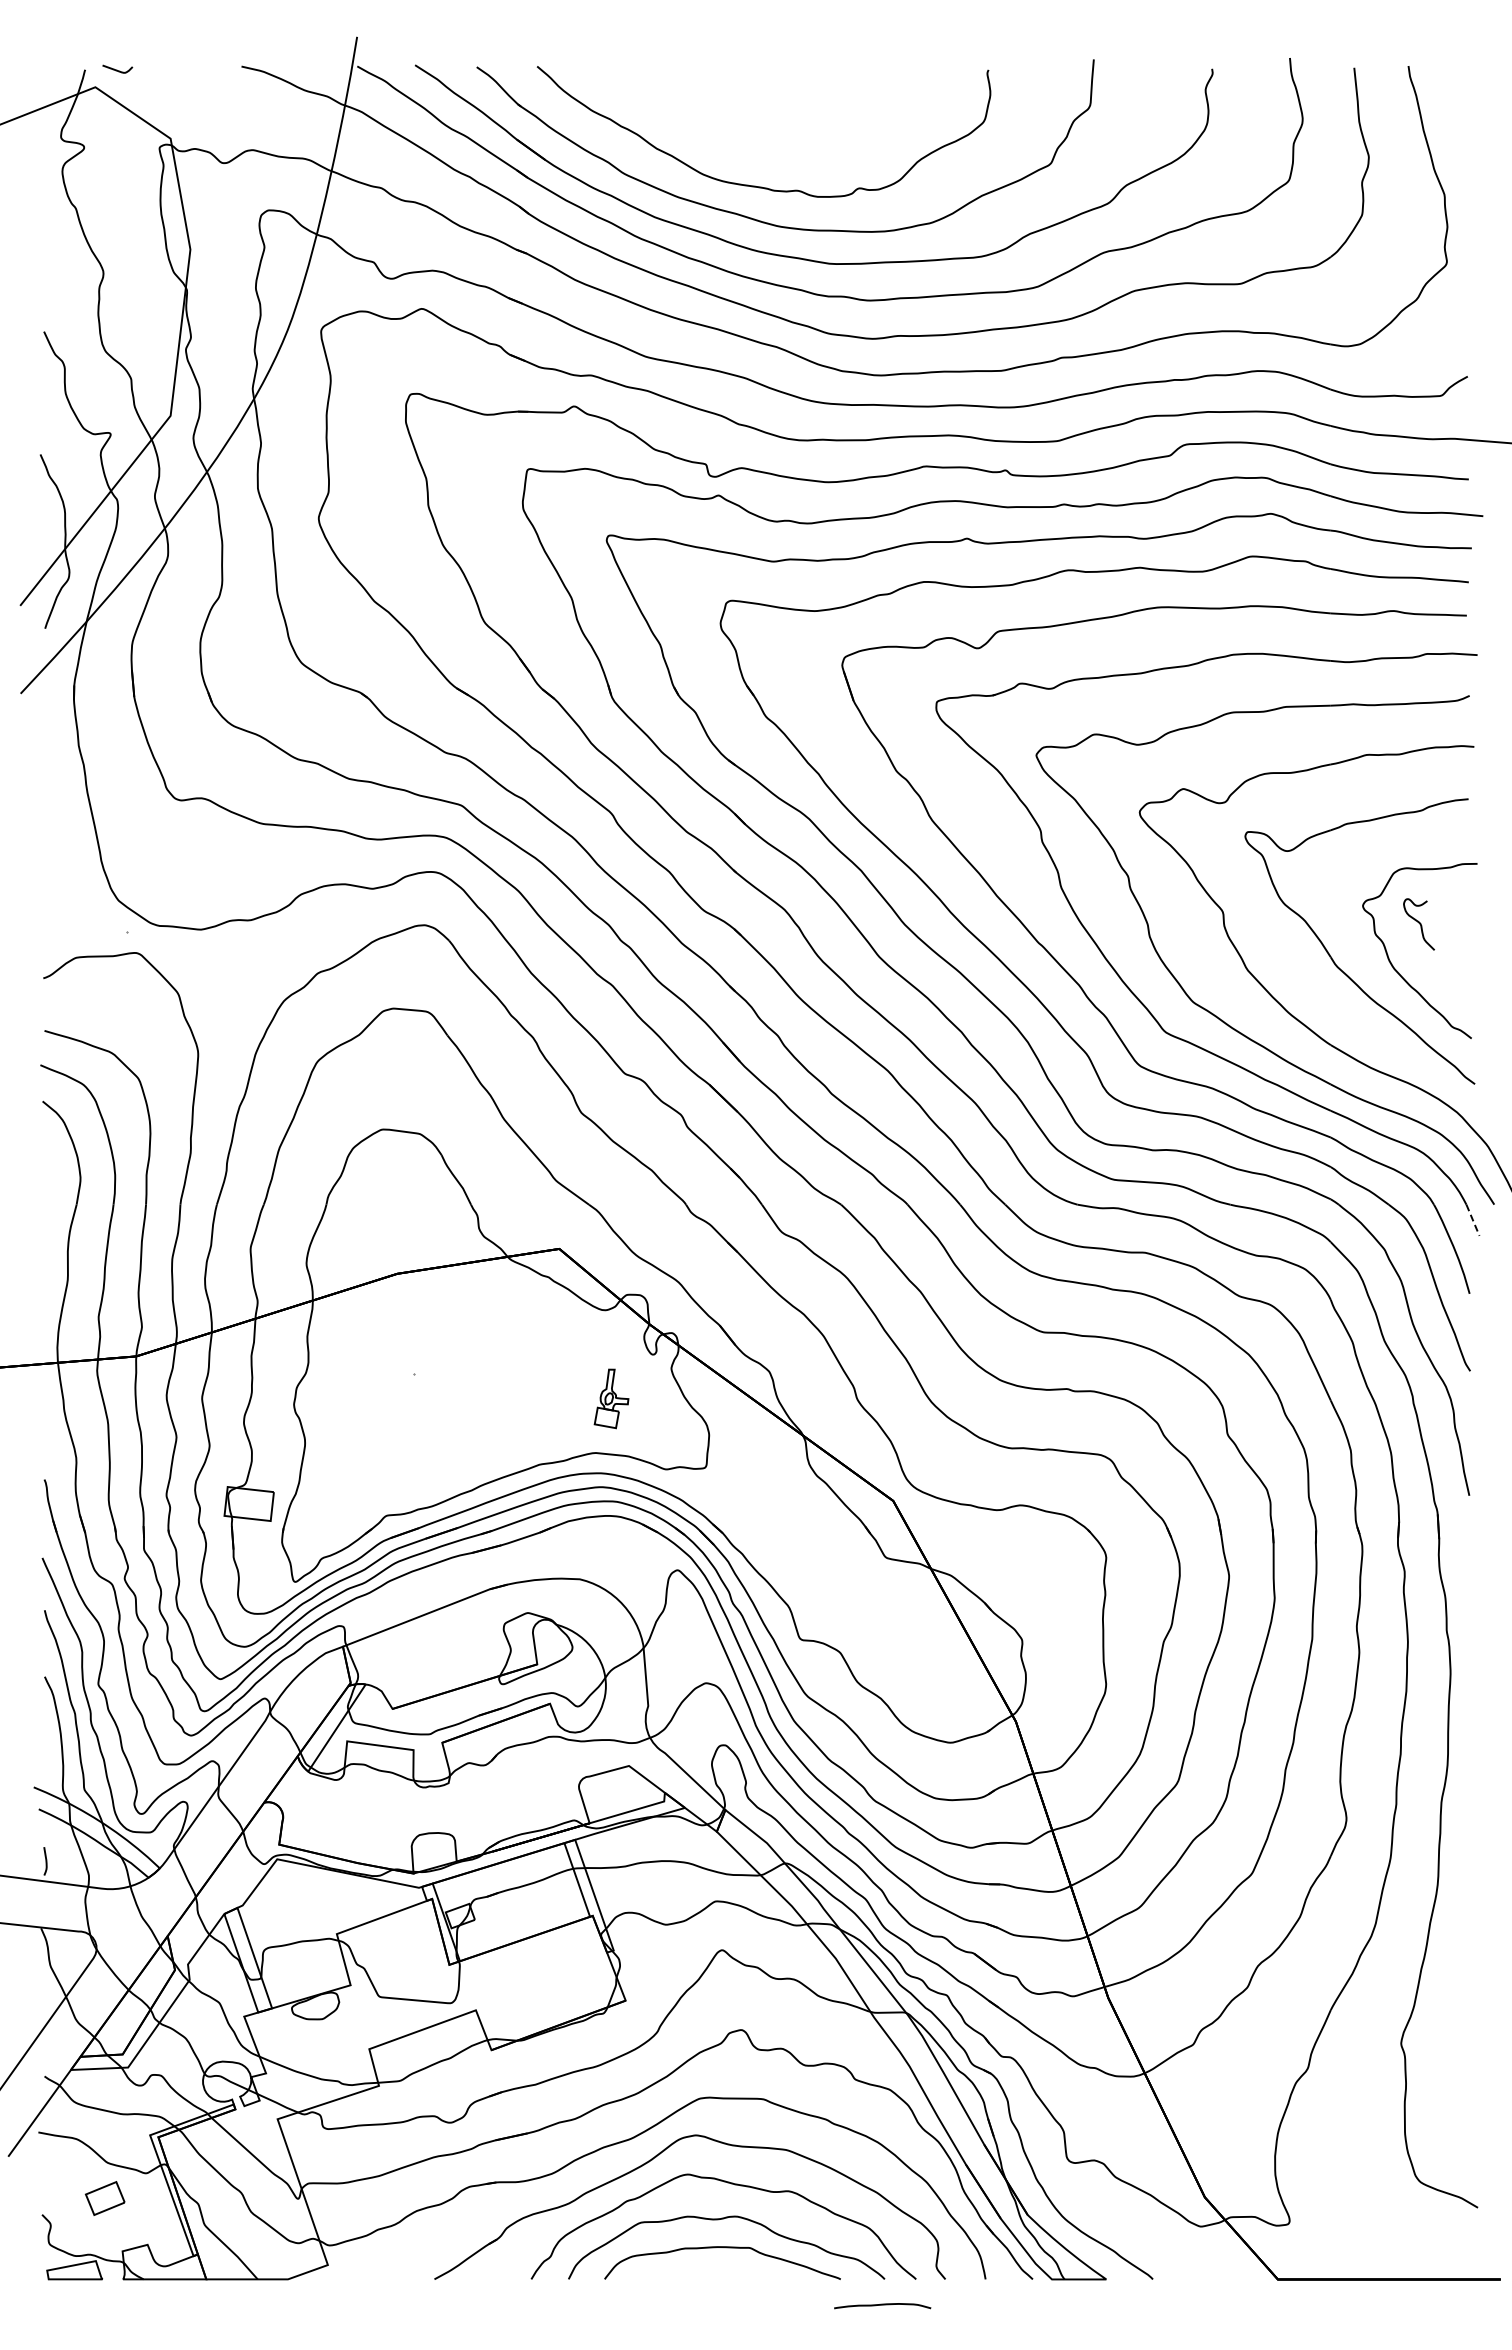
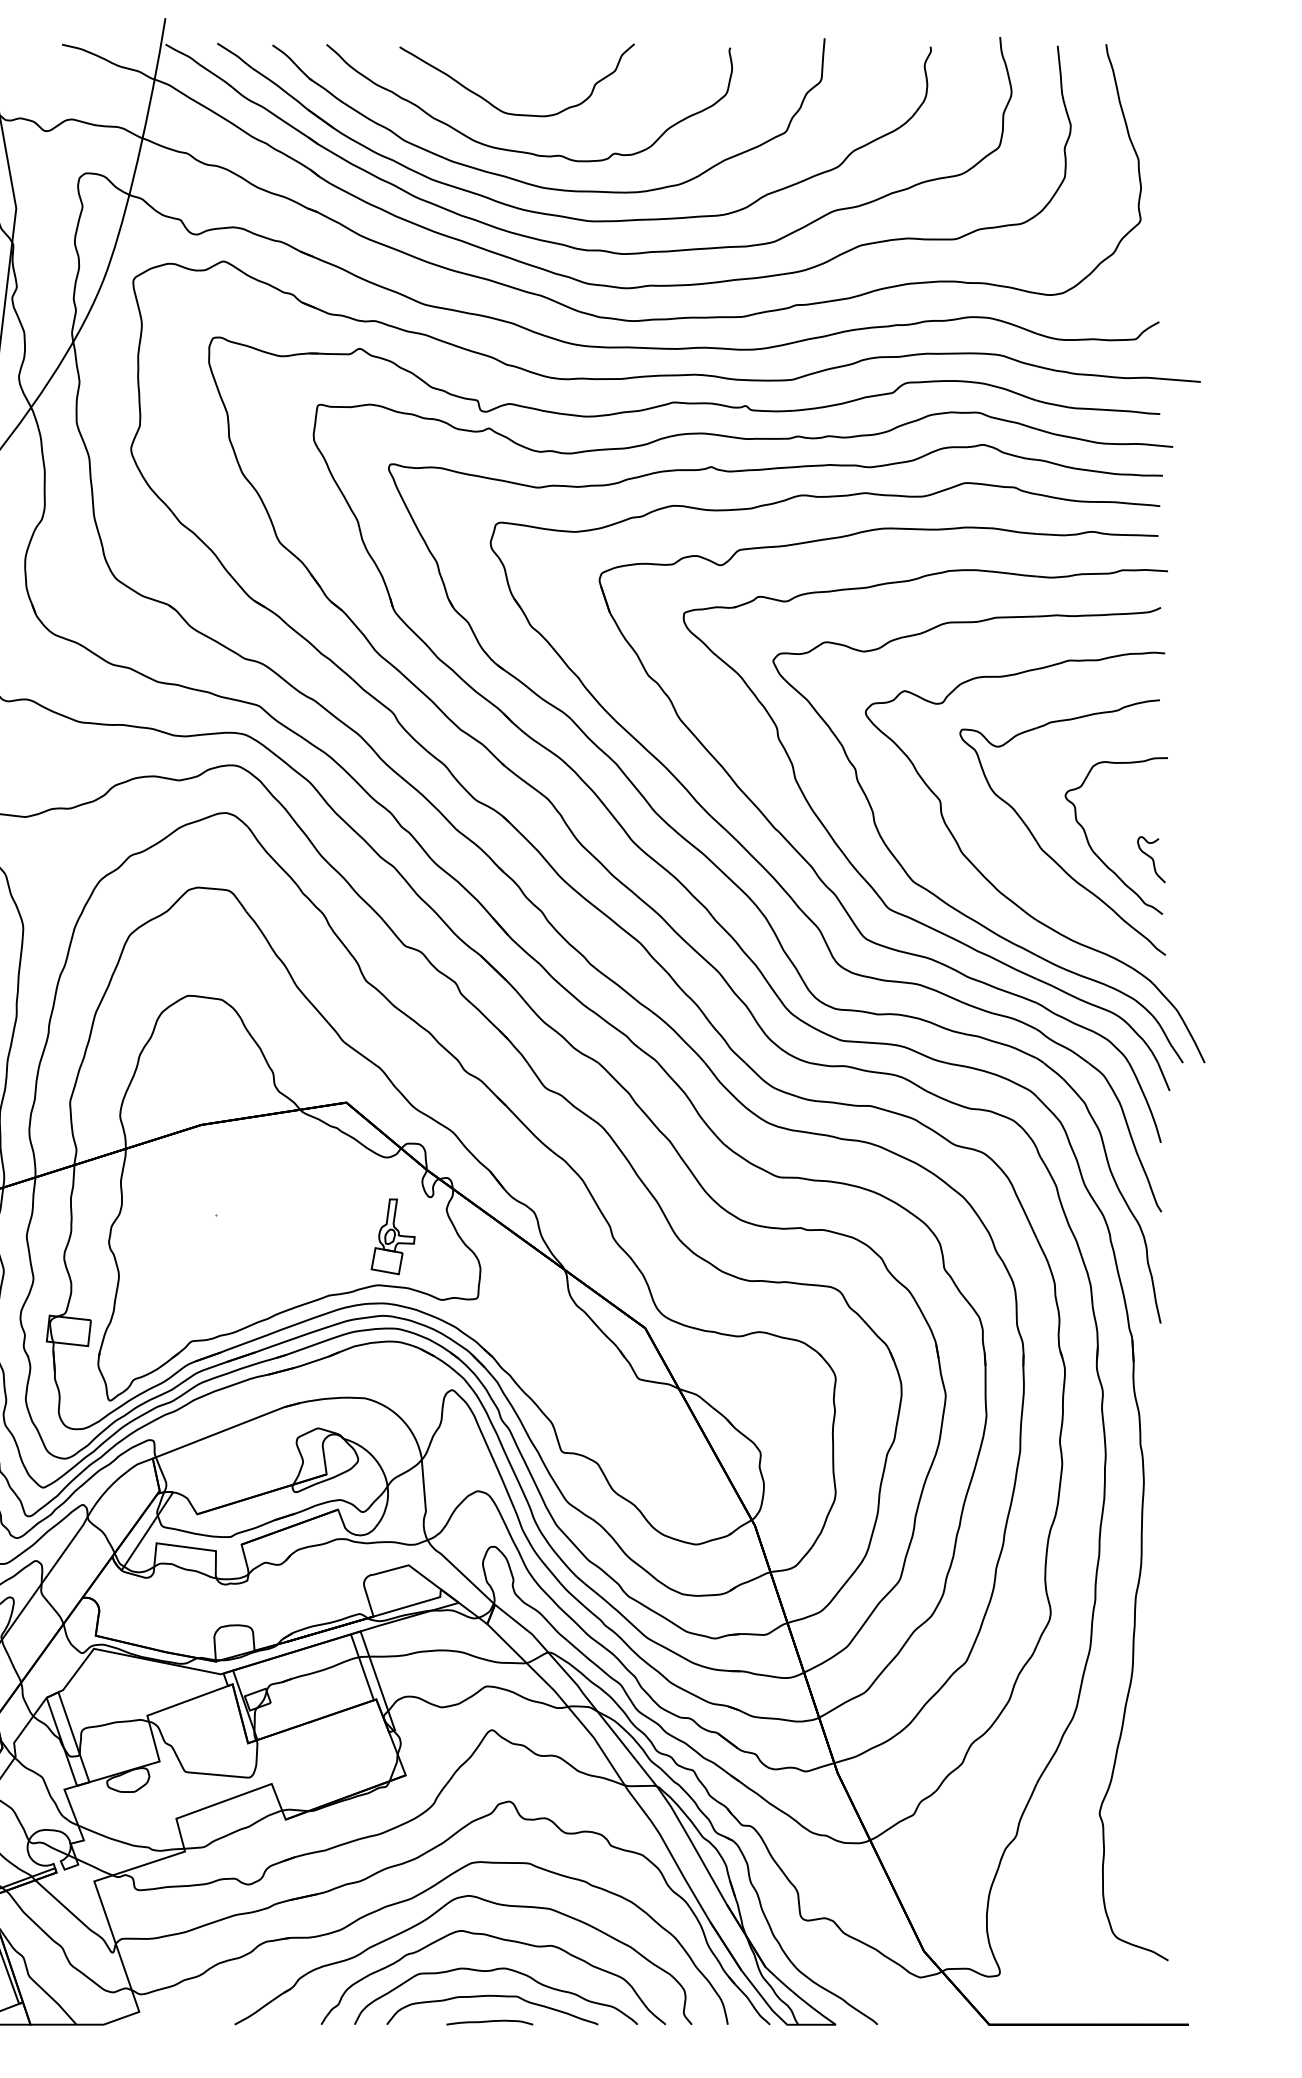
curve: (729, 137) -> (498, 108), added
curve: (1418, 923) -> (1150, 858), moved
line: (1472, 1220) -> (1163, 1077), dashed -> solid
part: (611, 1398) -> (393, 1236), size x1.43
curve: (882, 2305) -> (489, 2022), moved

